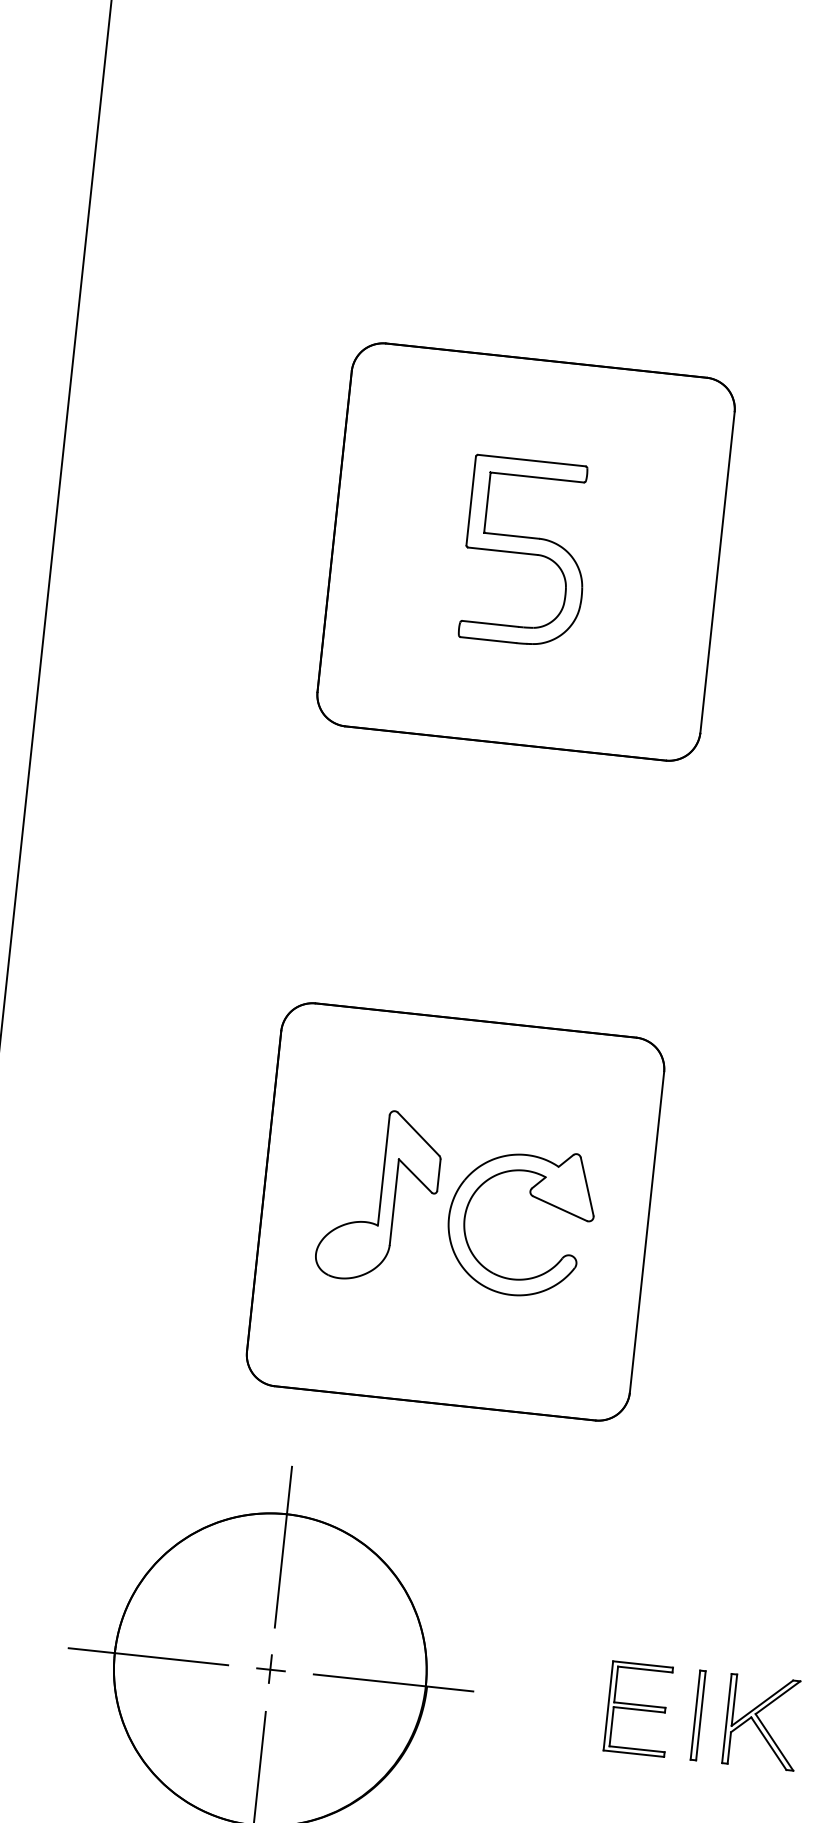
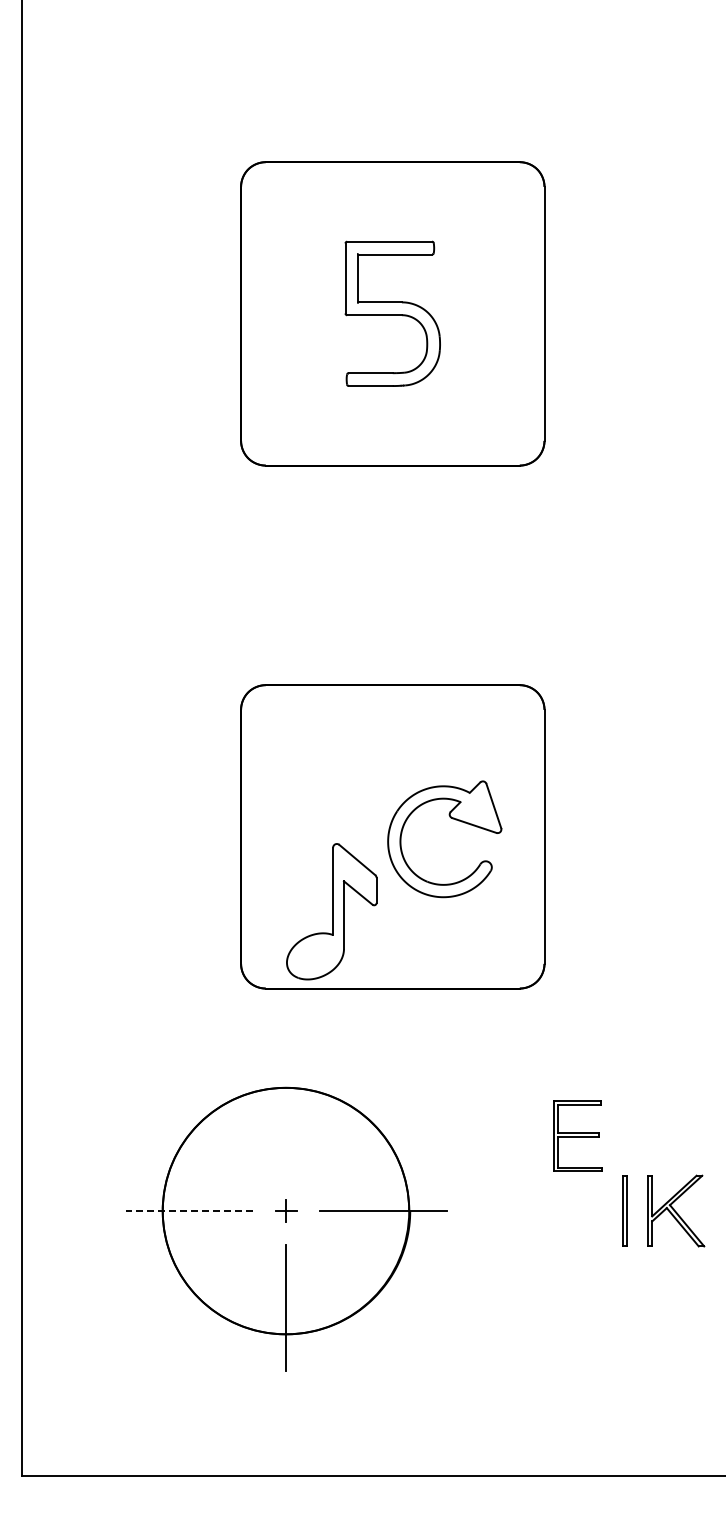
part: (379, 1195) -> (331, 911), moved
line: (282, 1546) -> (285, 1113), removed
line: (147, 1657) -> (188, 1211), solid -> dashed
part: (638, 1708) -> (577, 1135), moved

